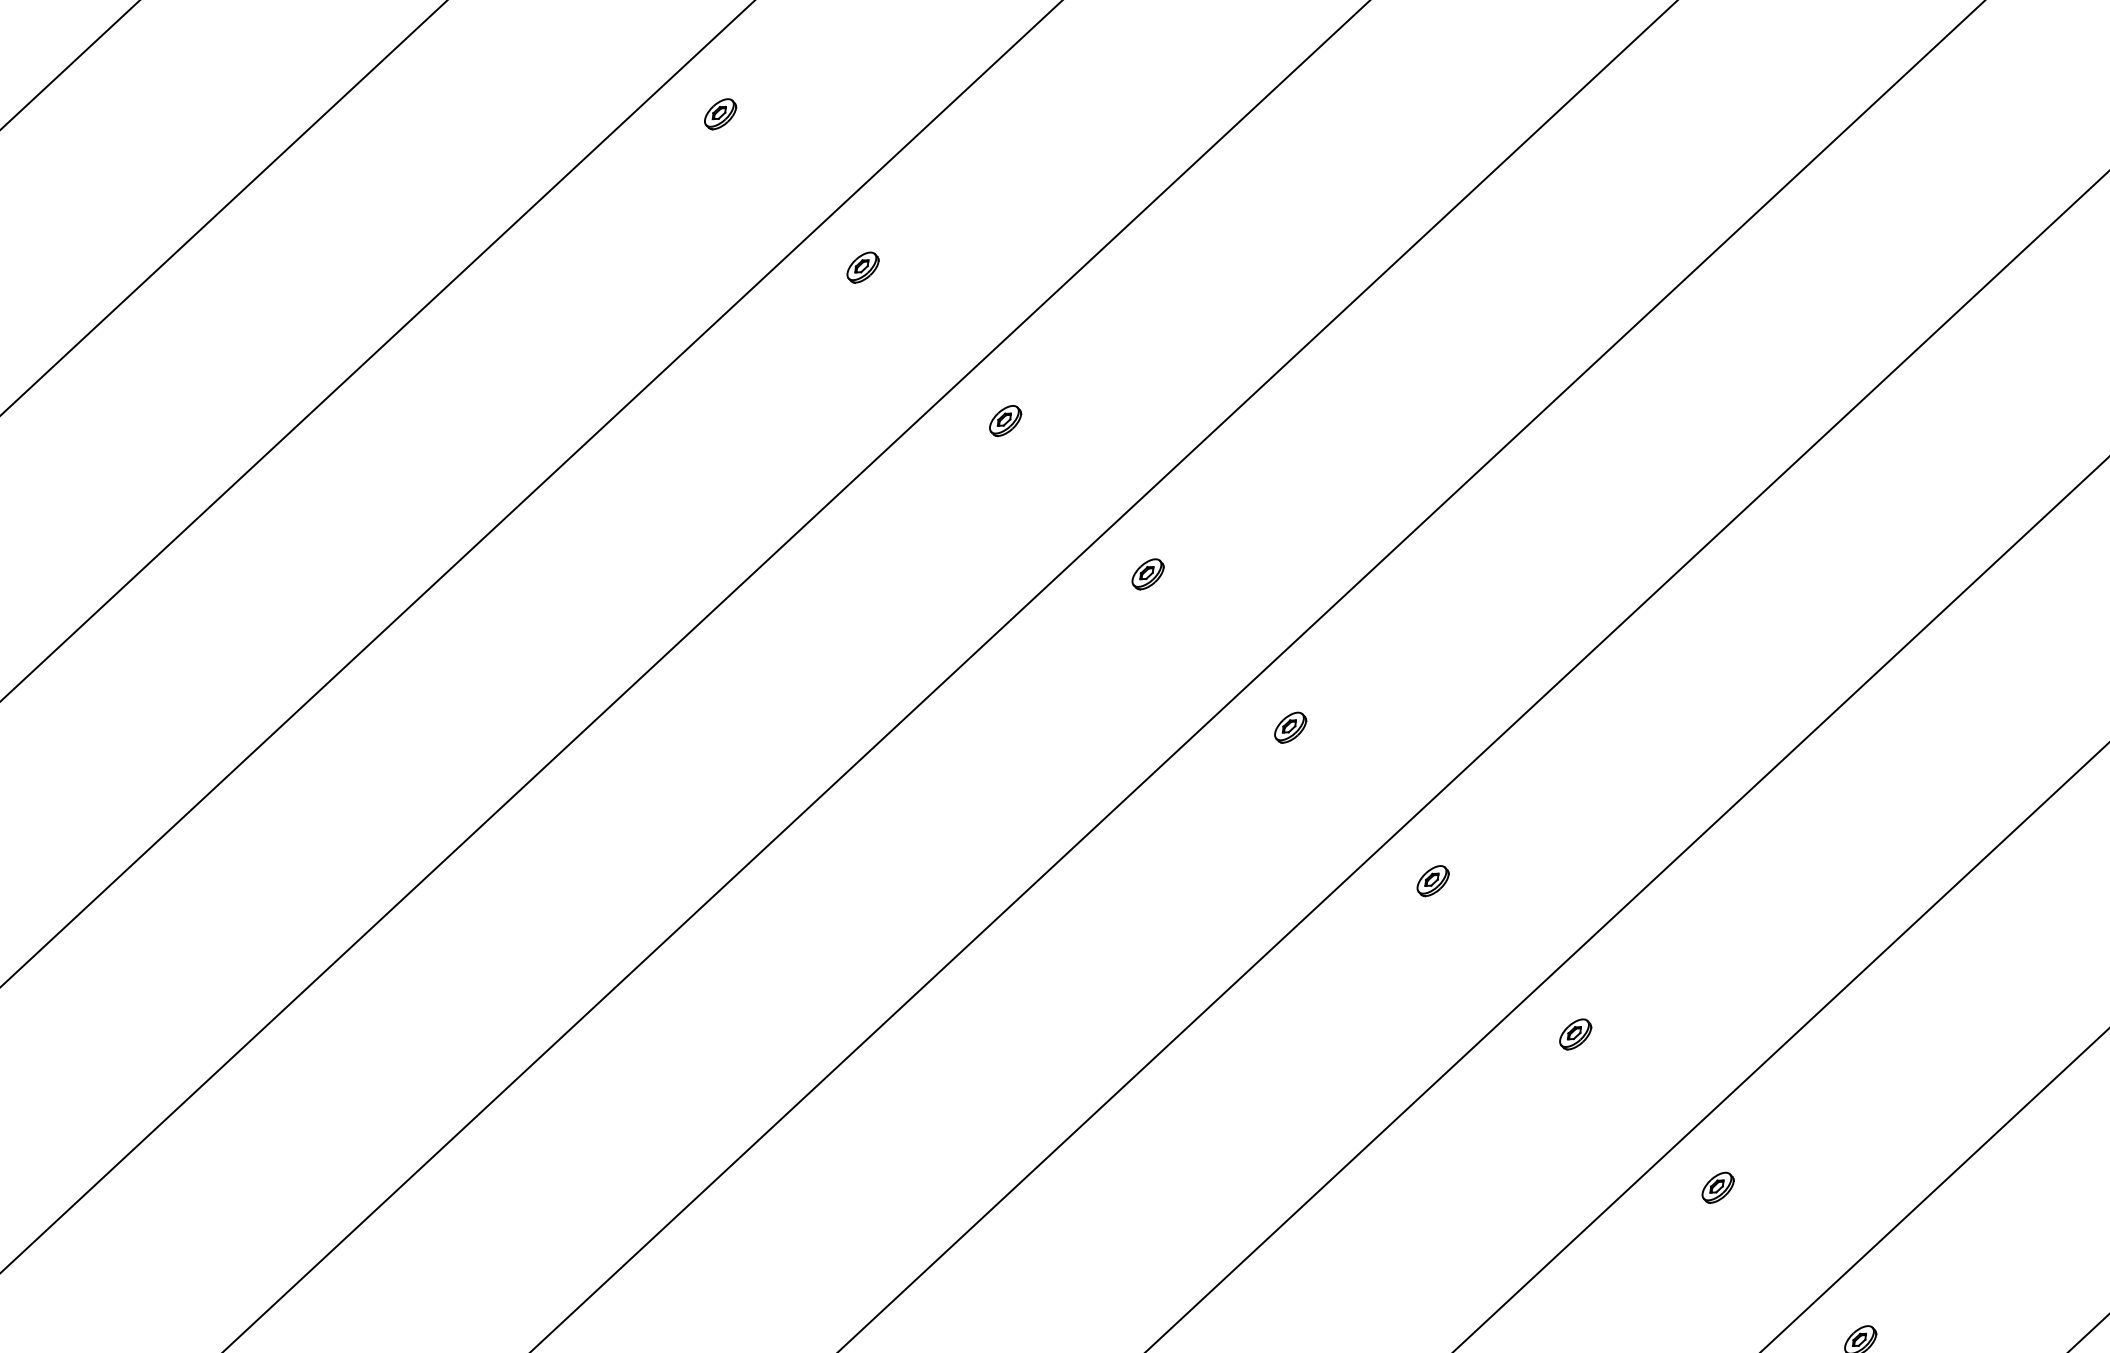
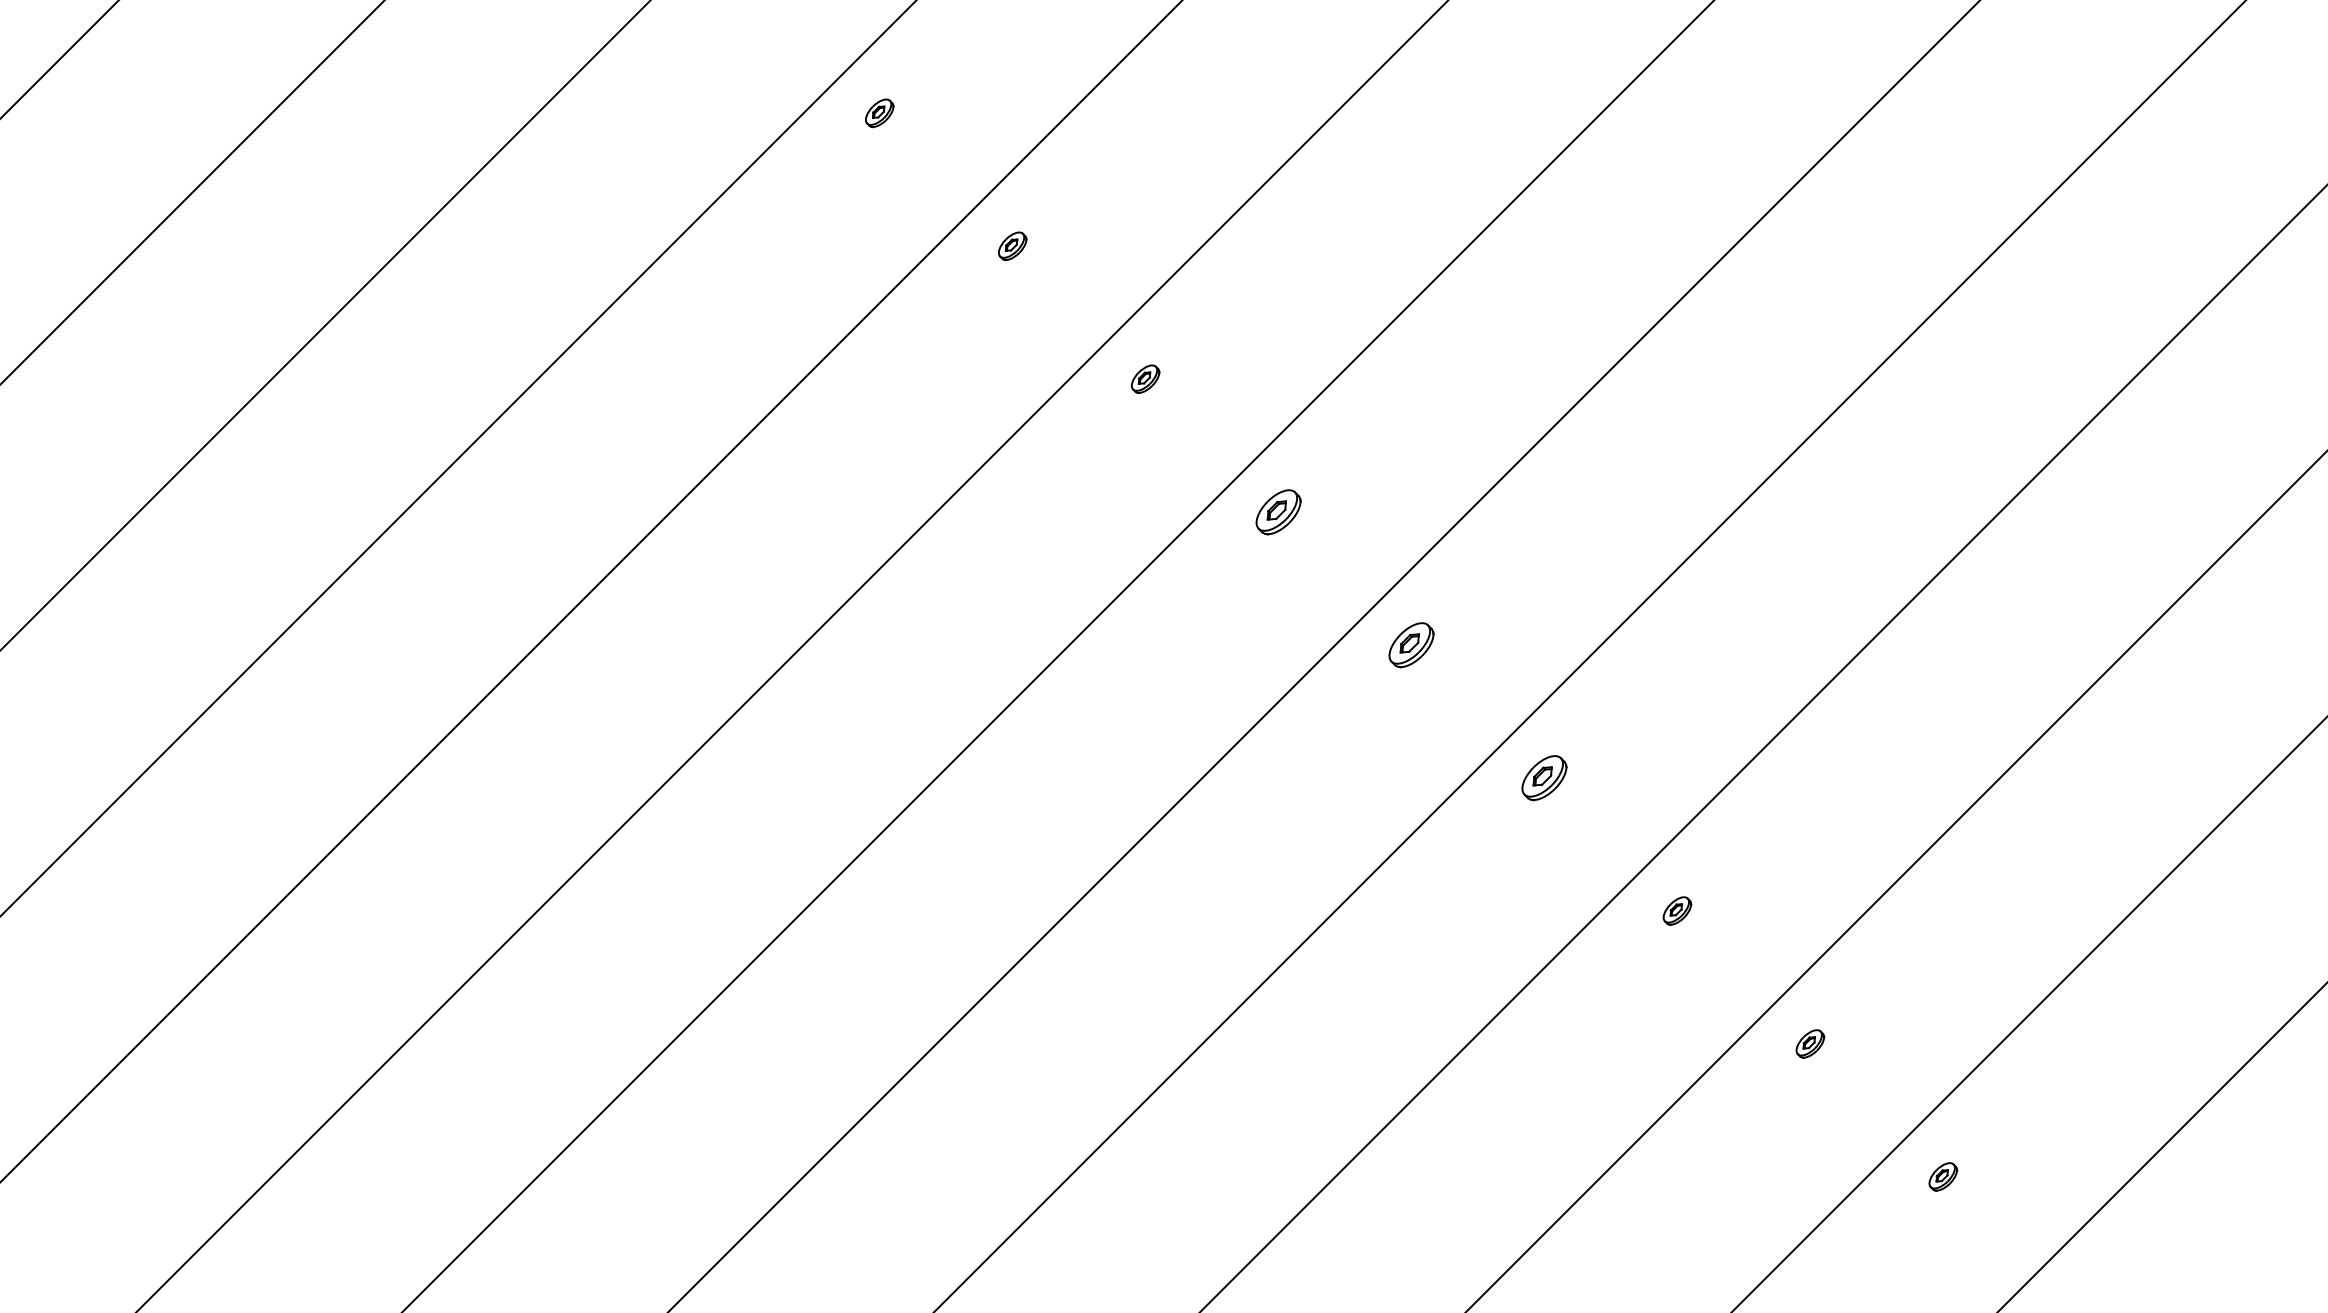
part: (1148, 573) -> (1278, 511), size x1.6
part: (1290, 727) -> (1411, 644), size x1.6
part: (1433, 880) -> (1544, 777), size x1.6

